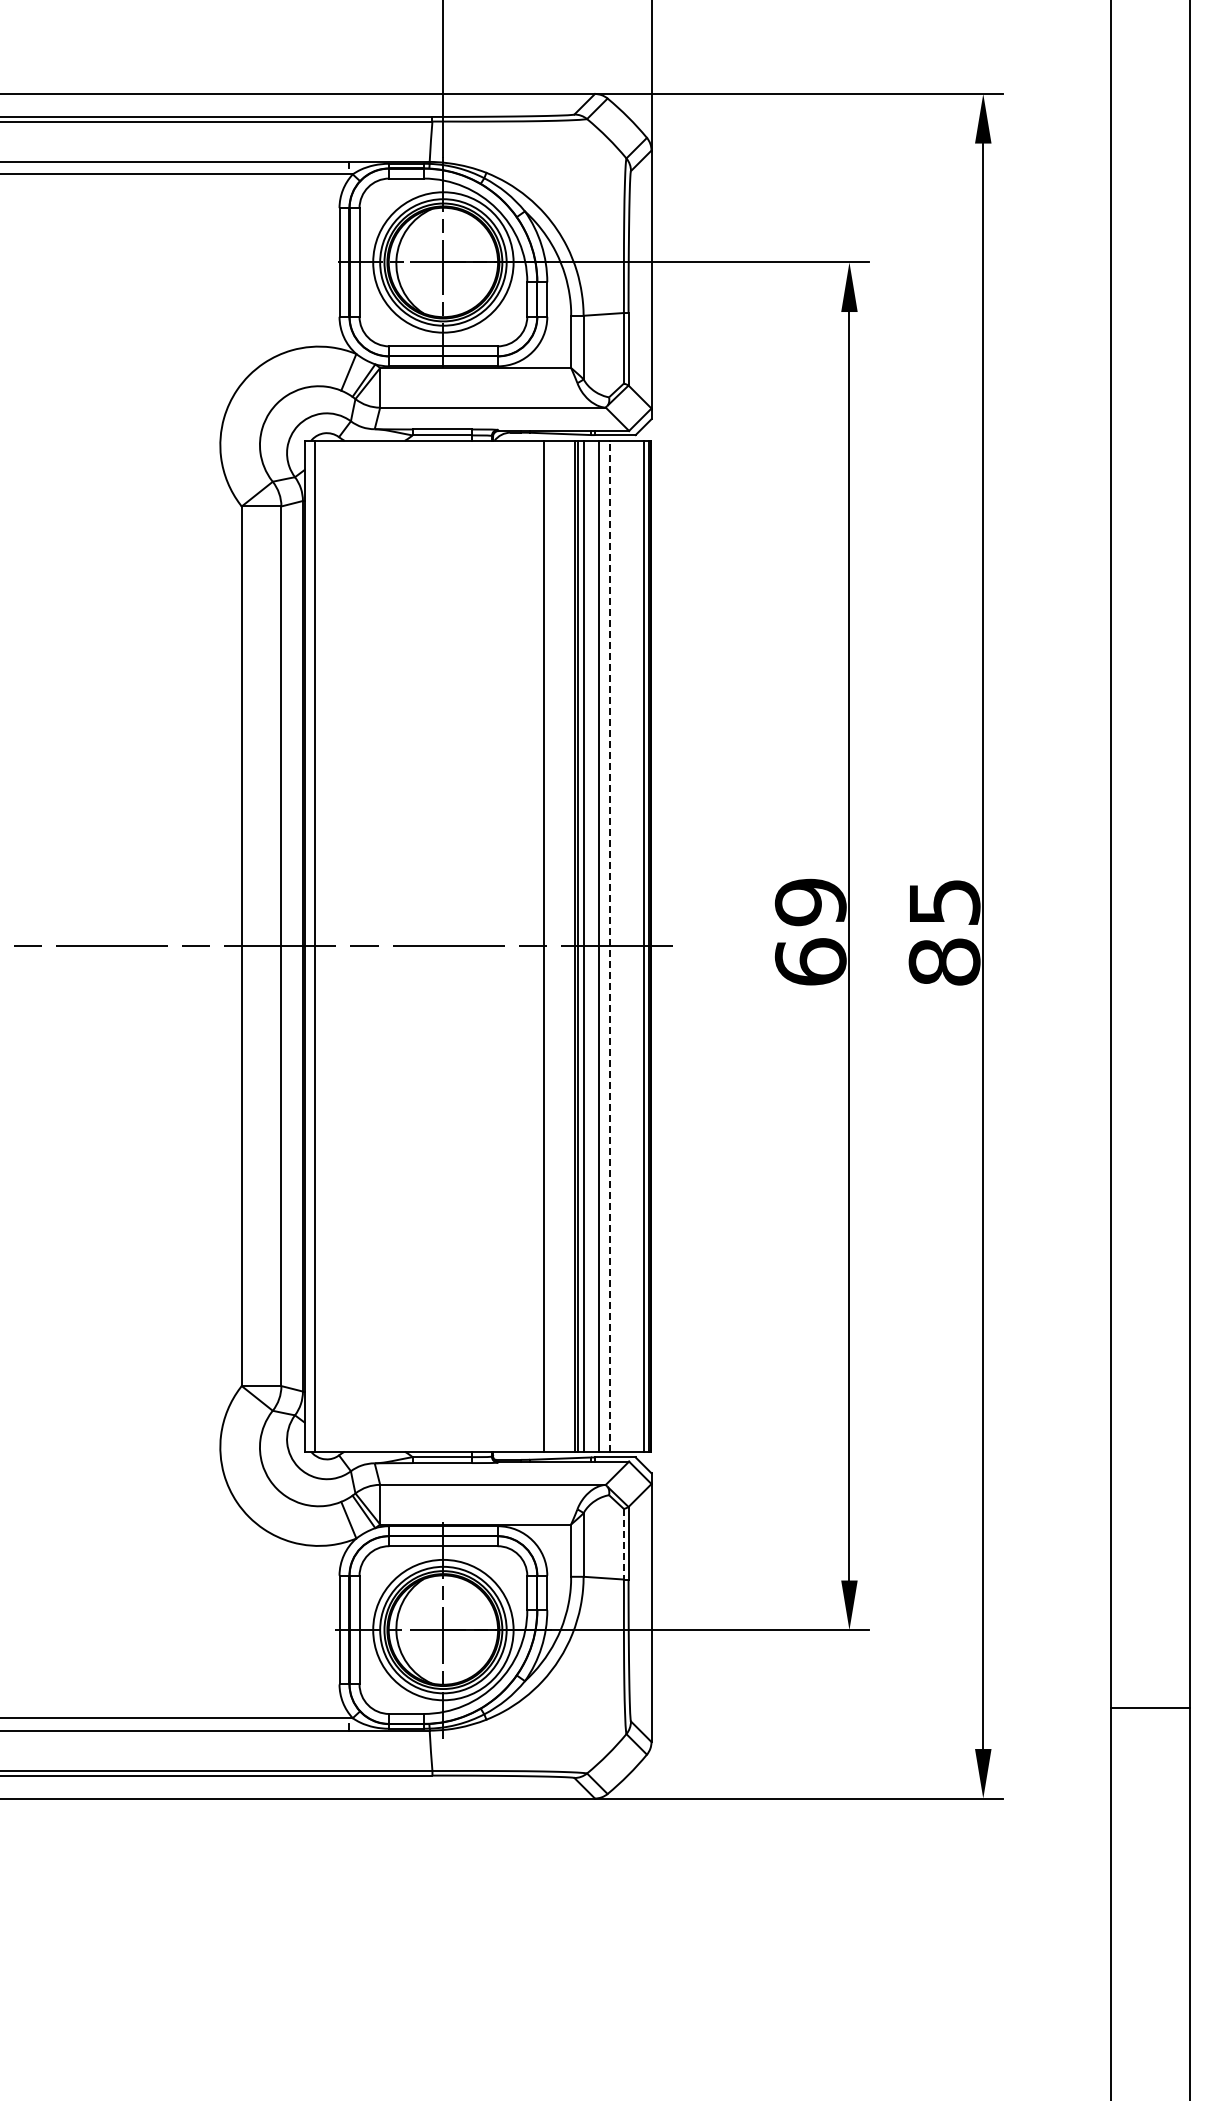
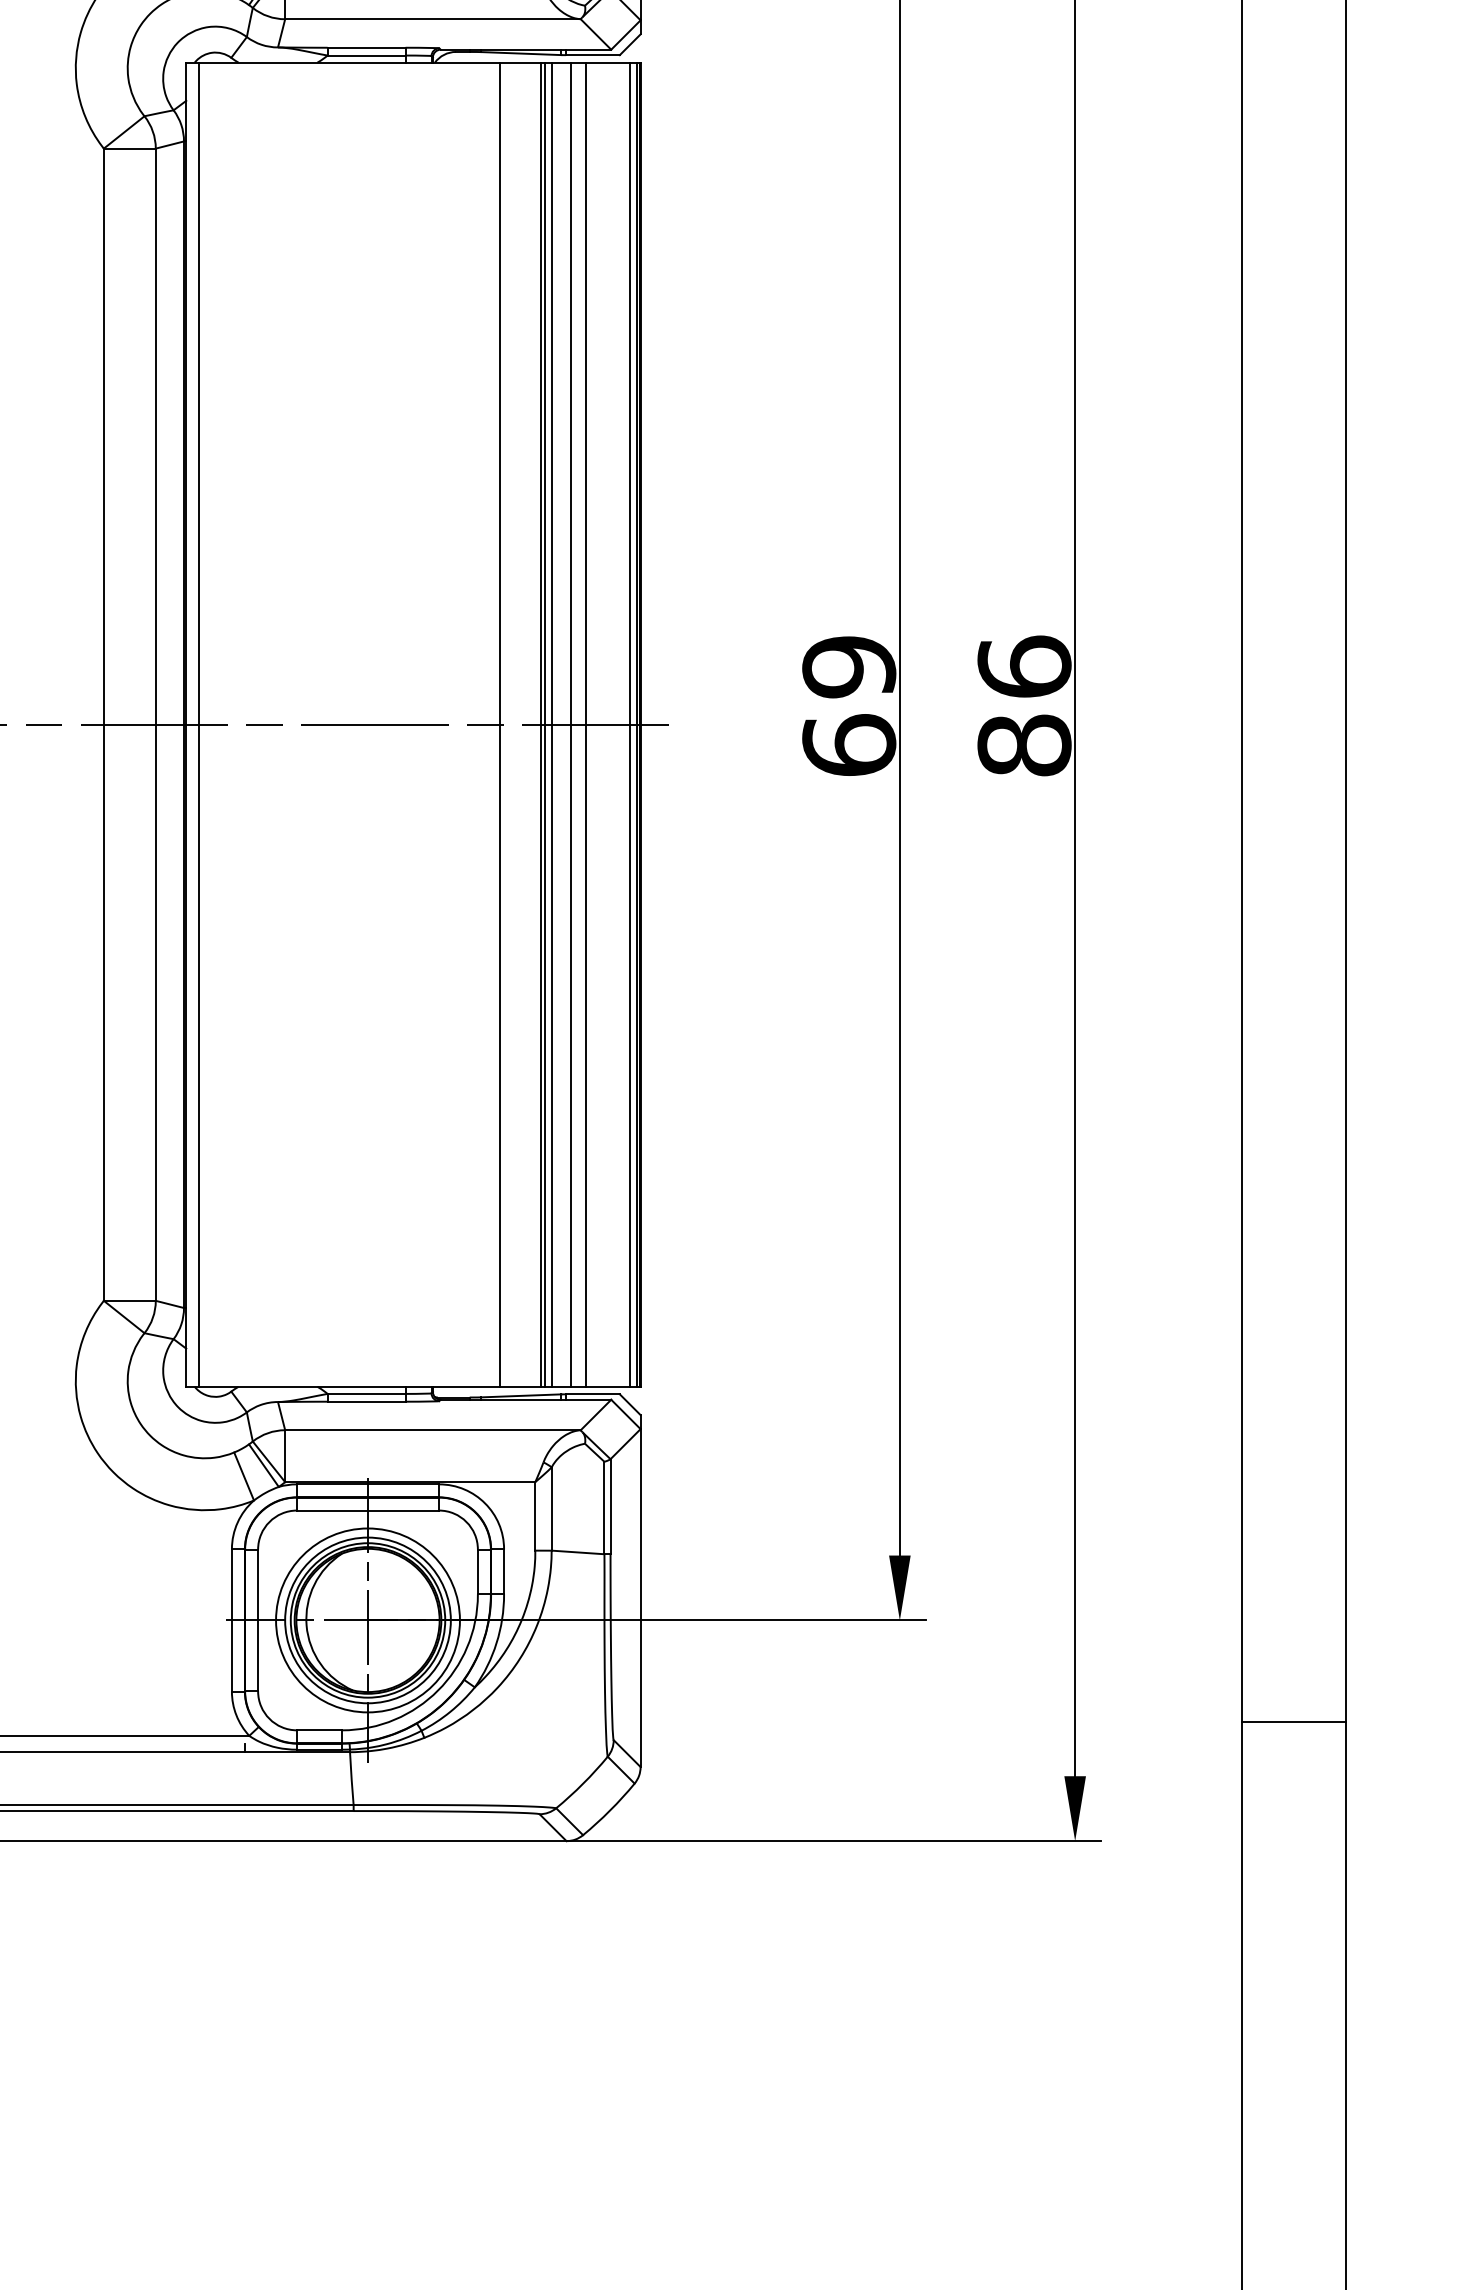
text: (944, 901) -> (1024, 666), 85 -> 86
line: (610, 945) -> (586, 723), dashed -> solid
line: (623, 1544) -> (603, 1508), dashed -> solid

